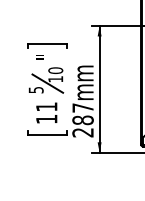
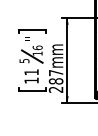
text: (55, 70) -> (37, 47), 10 -> 16

